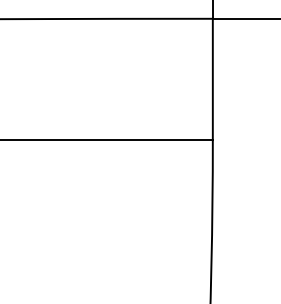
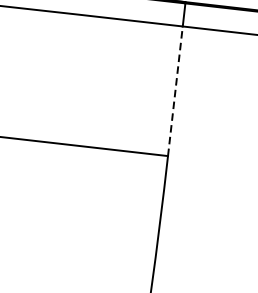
line: (212, 79) -> (175, 91), solid -> dashed

